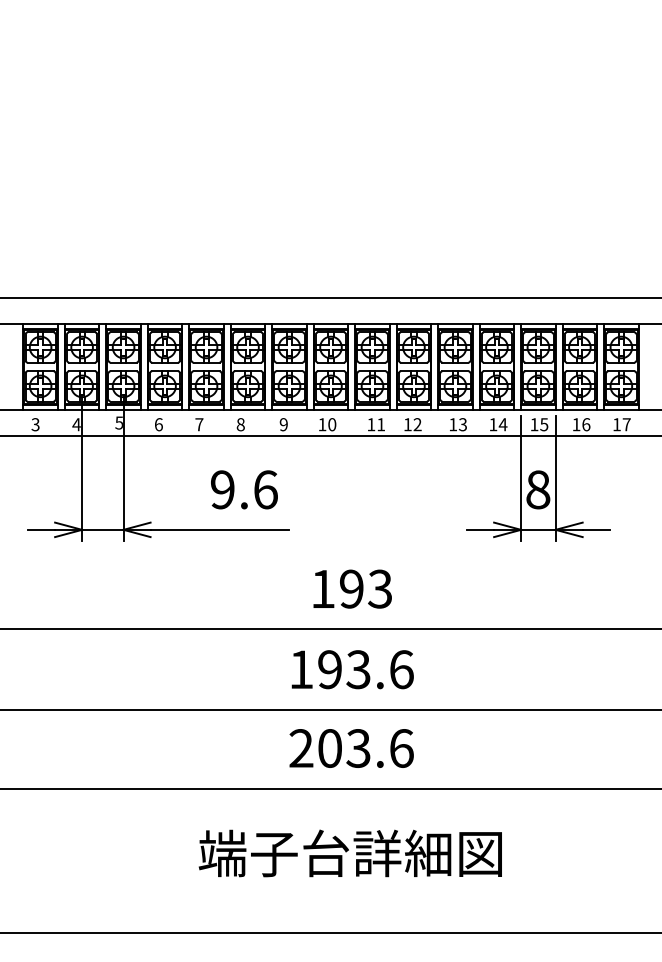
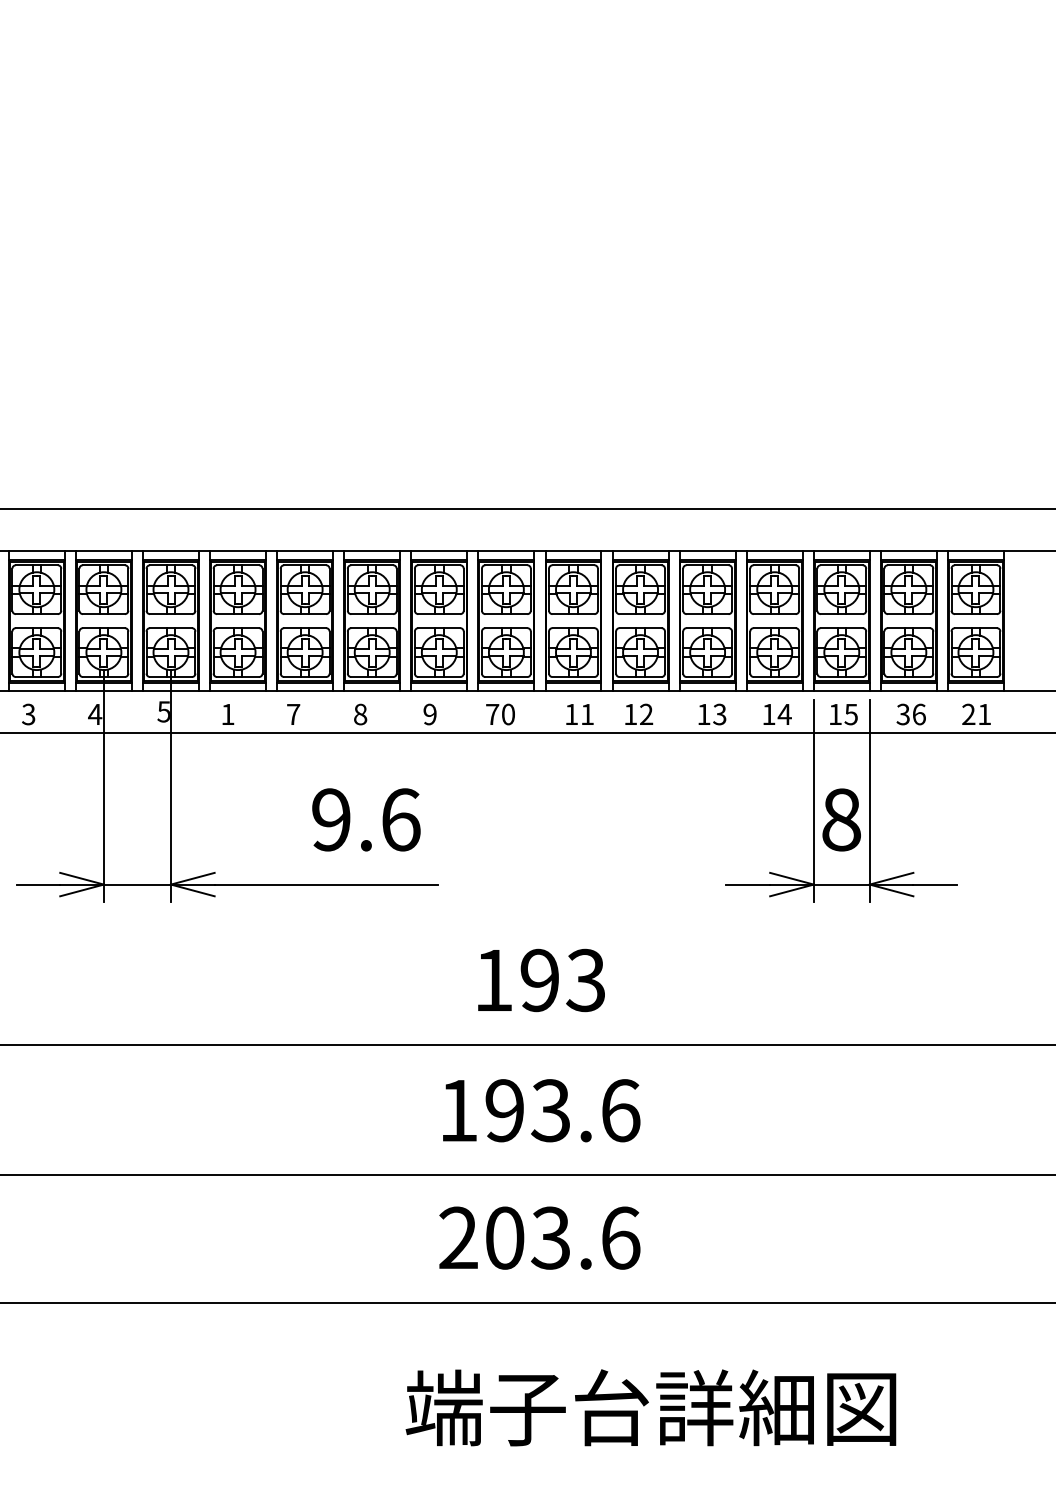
text: (158, 424) -> (227, 714), 6 -> 1
text: (322, 424) -> (492, 714), 10 -> 70
text: (576, 424) -> (903, 714), 16 -> 36
text: (621, 424) -> (976, 714), 17 -> 21
text: (349, 853) -> (649, 1407), moved

